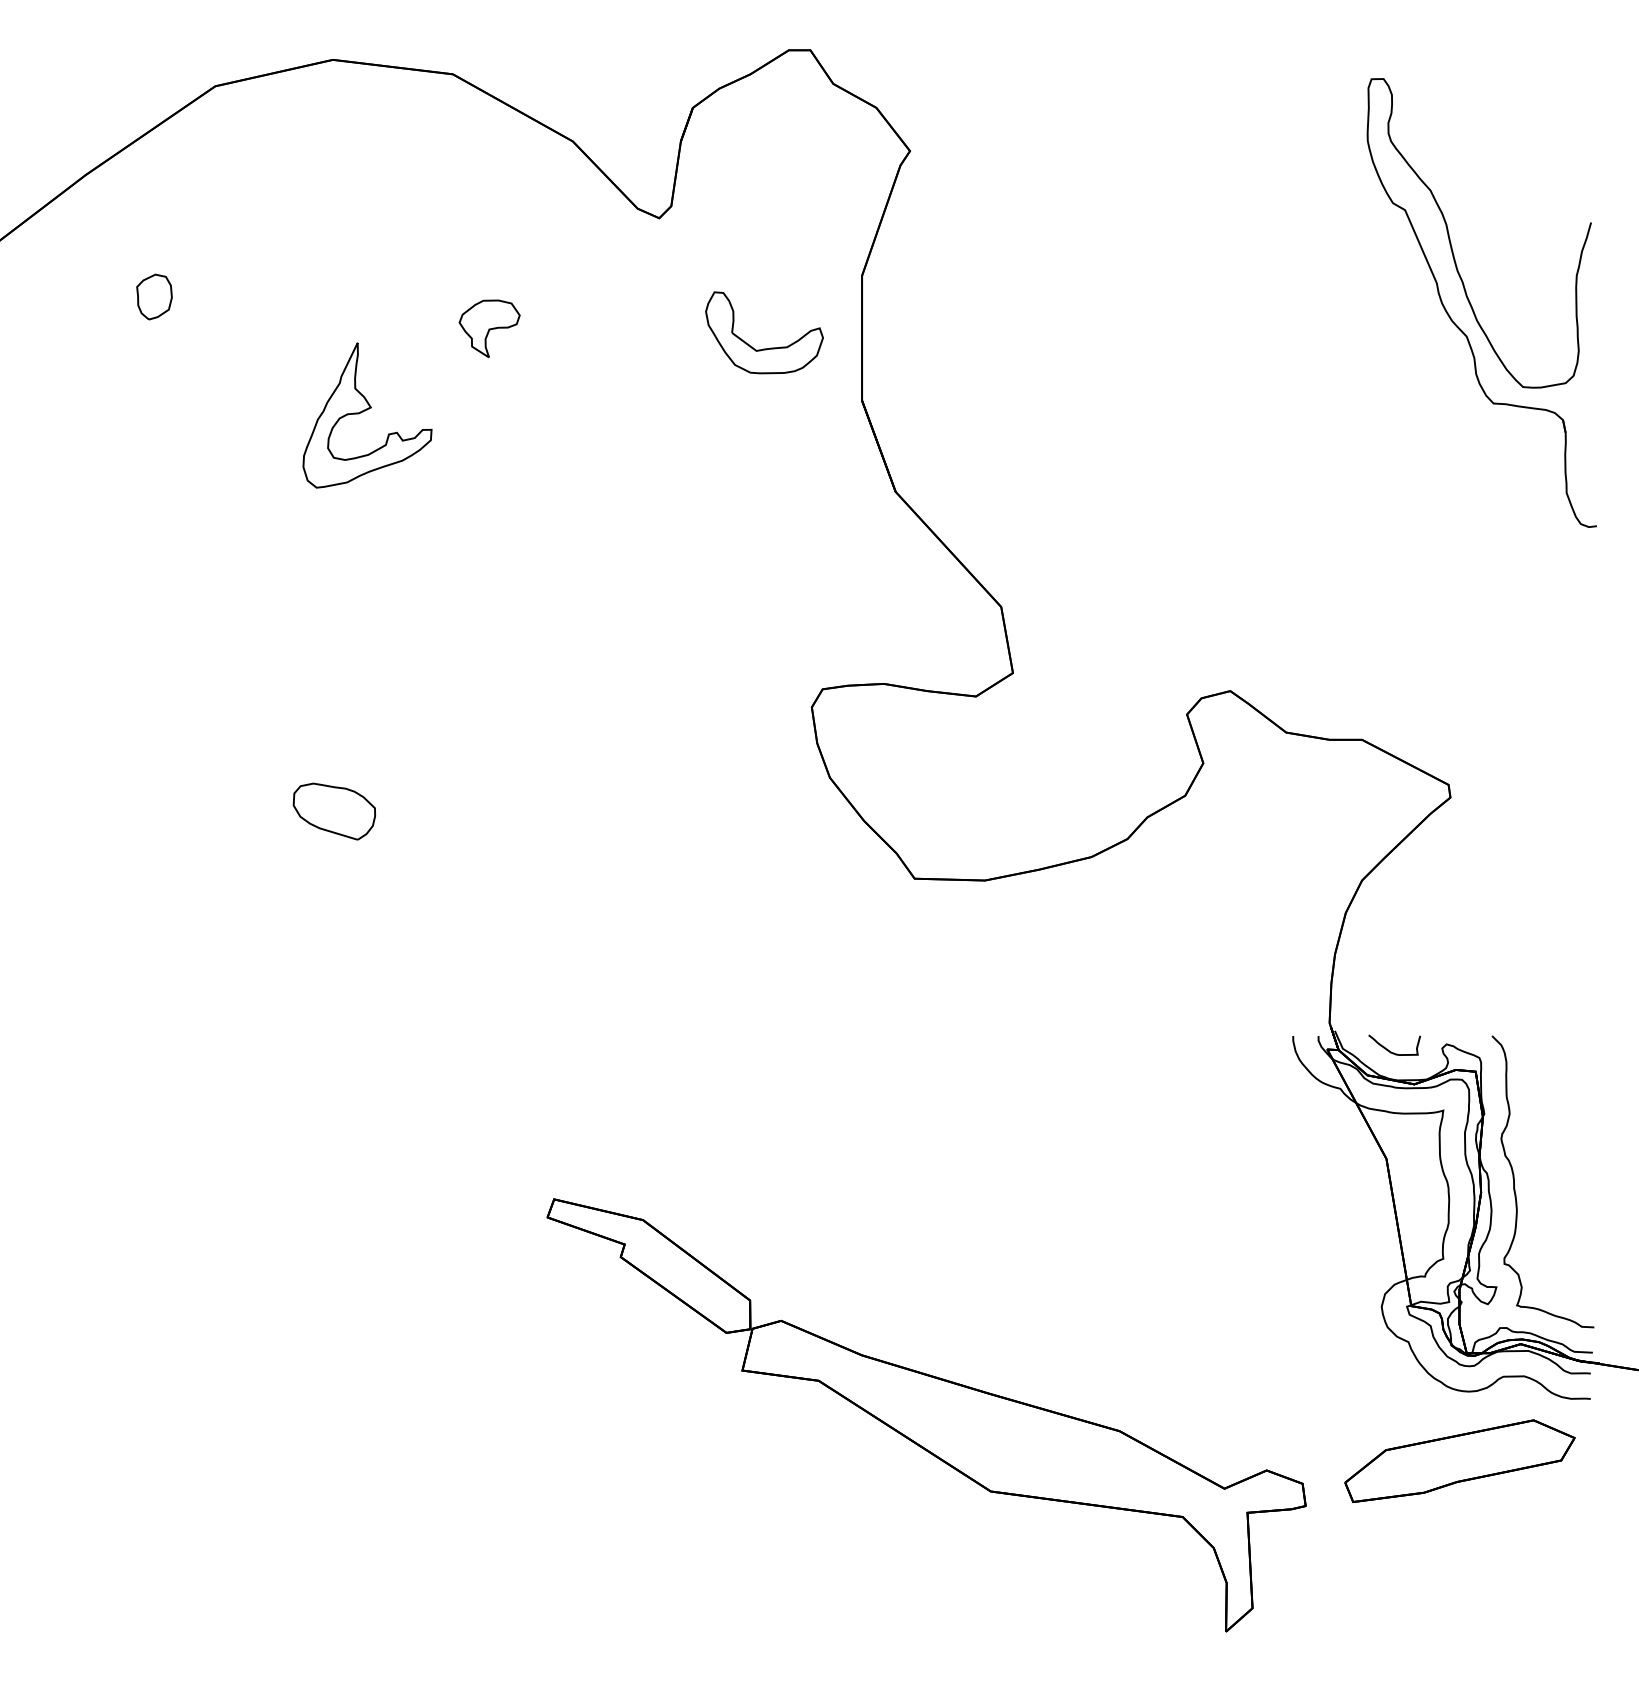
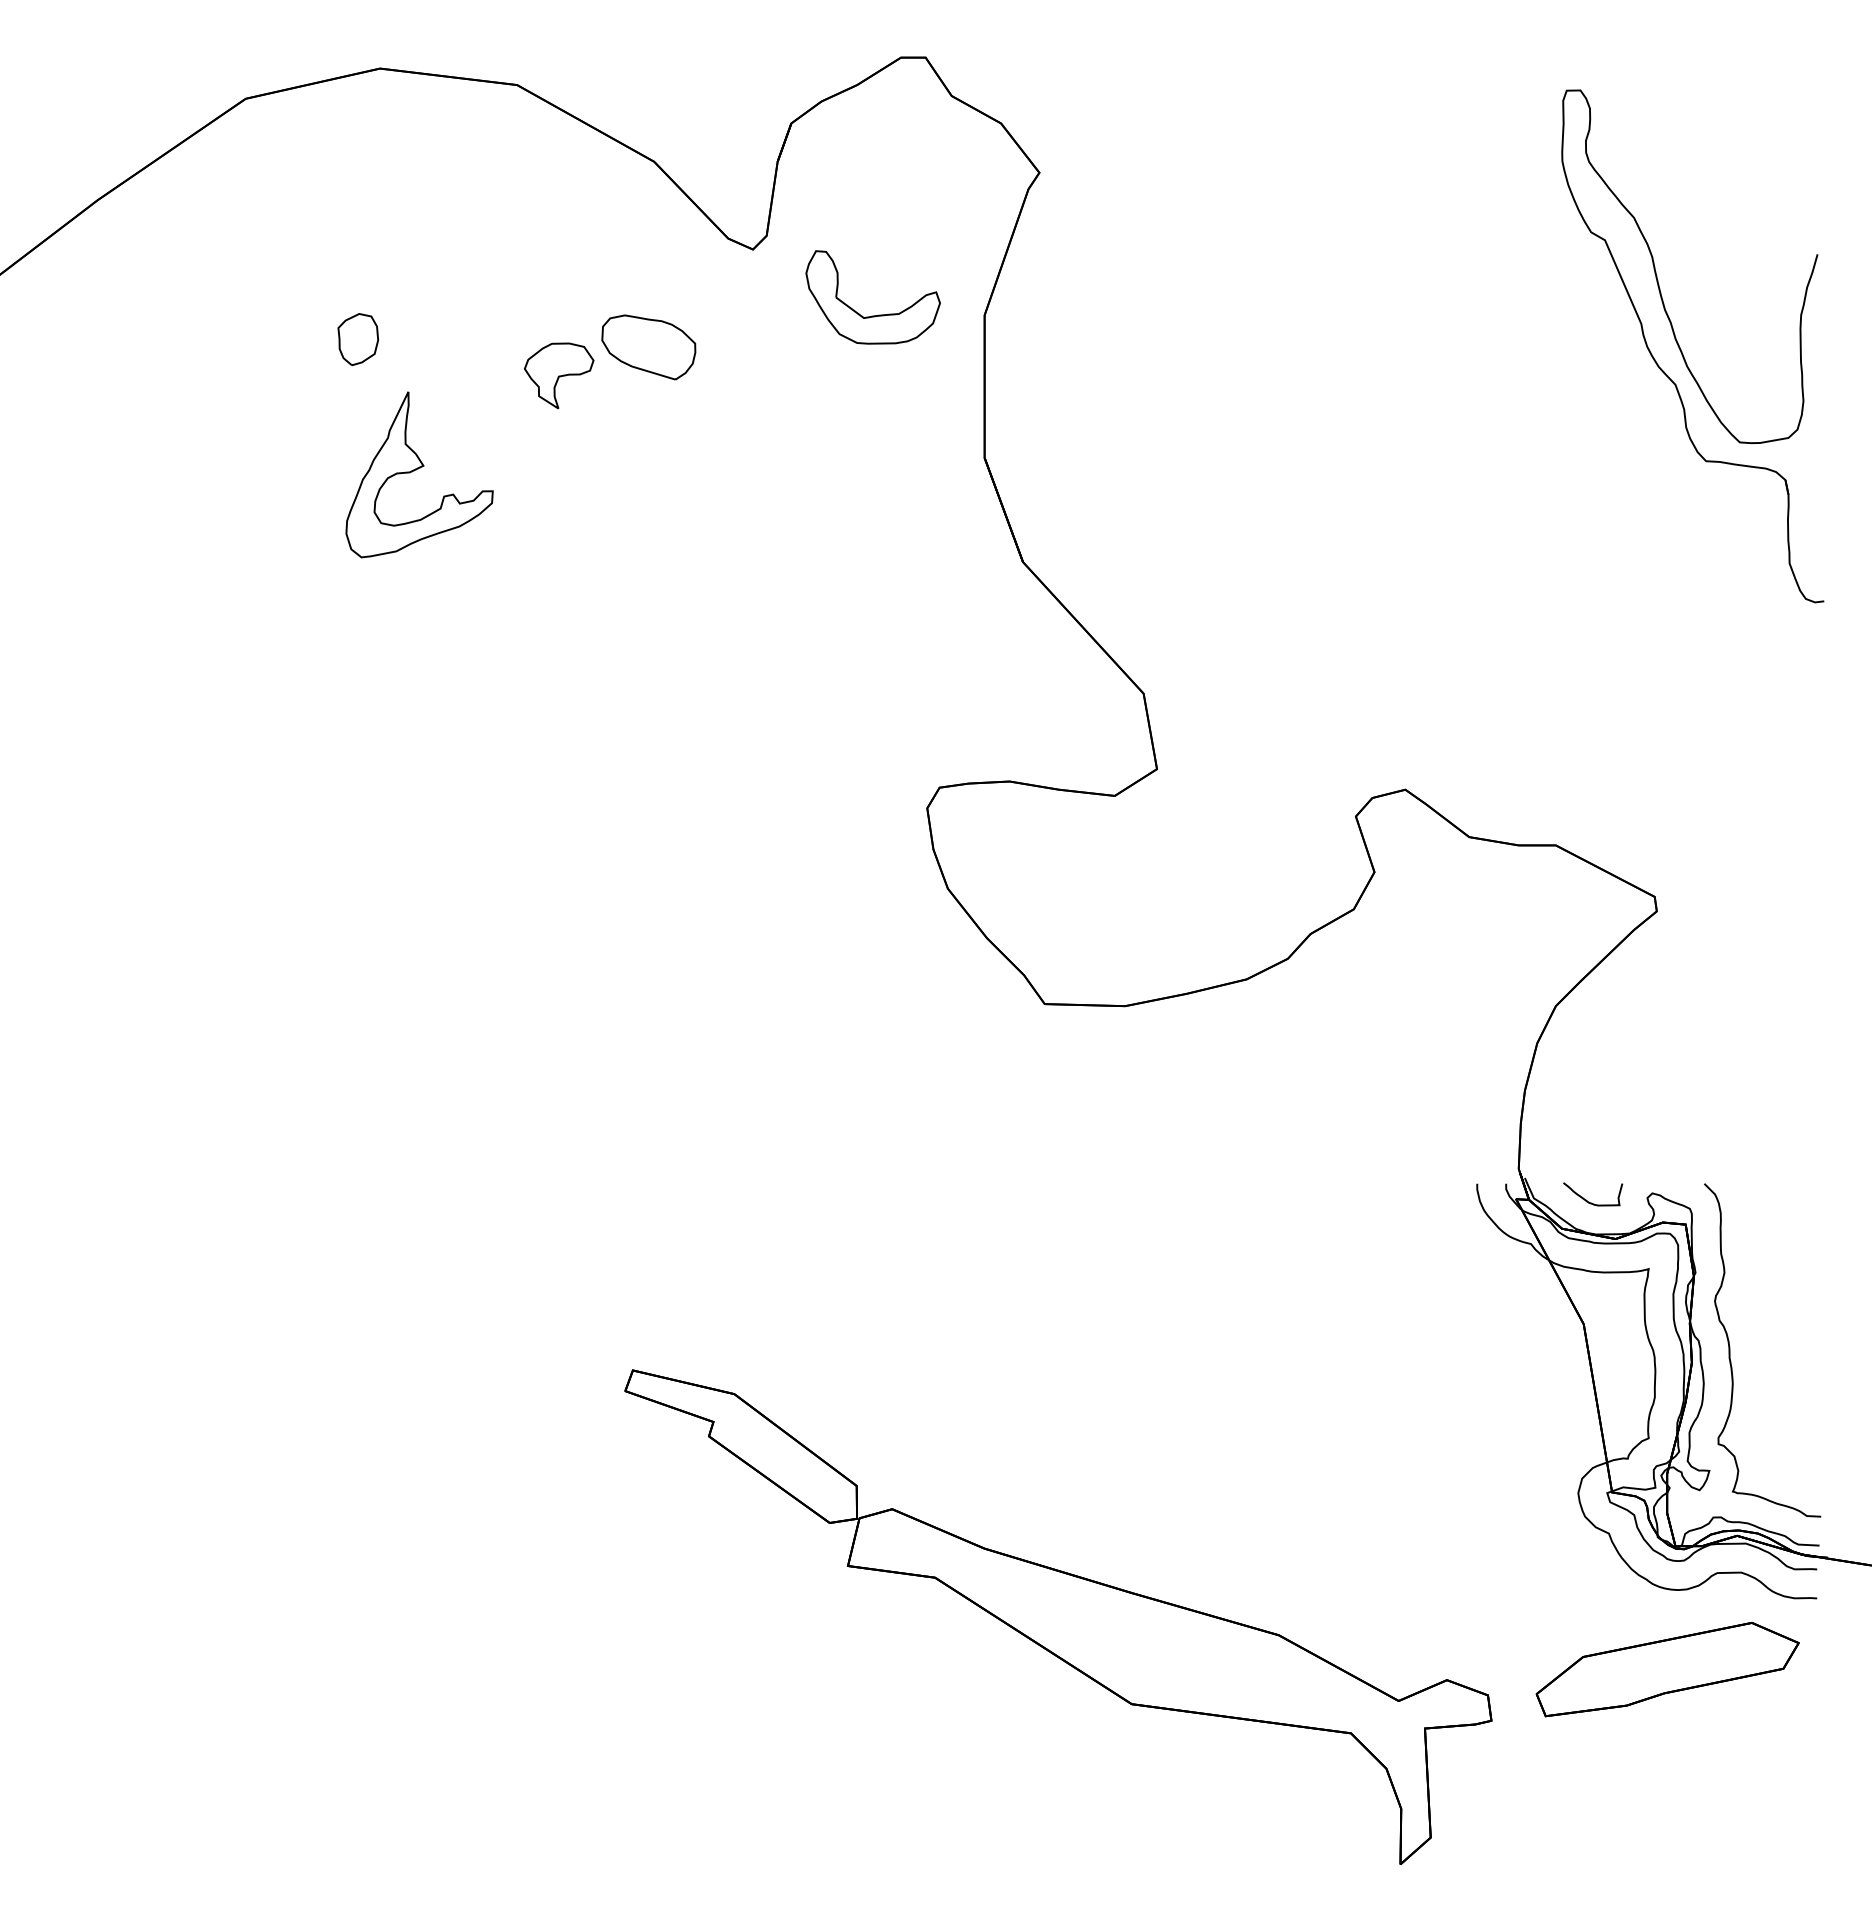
part: (153, 297) -> (357, 339), moved
part: (763, 348) -> (872, 315), moved
part: (334, 811) -> (648, 347), moved

